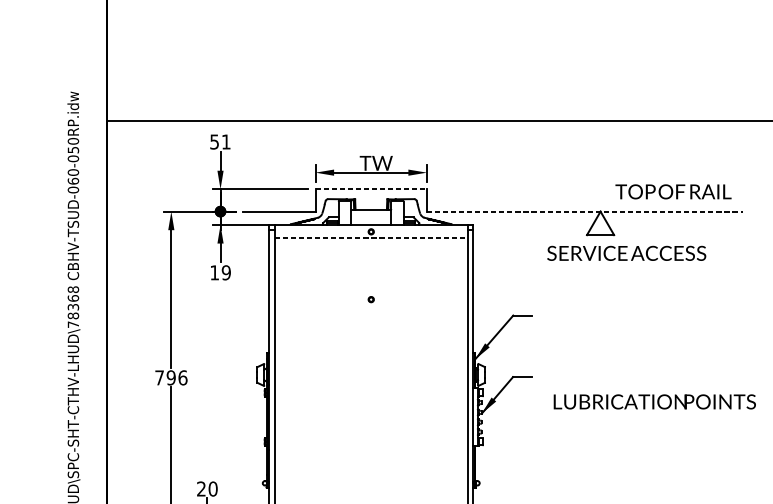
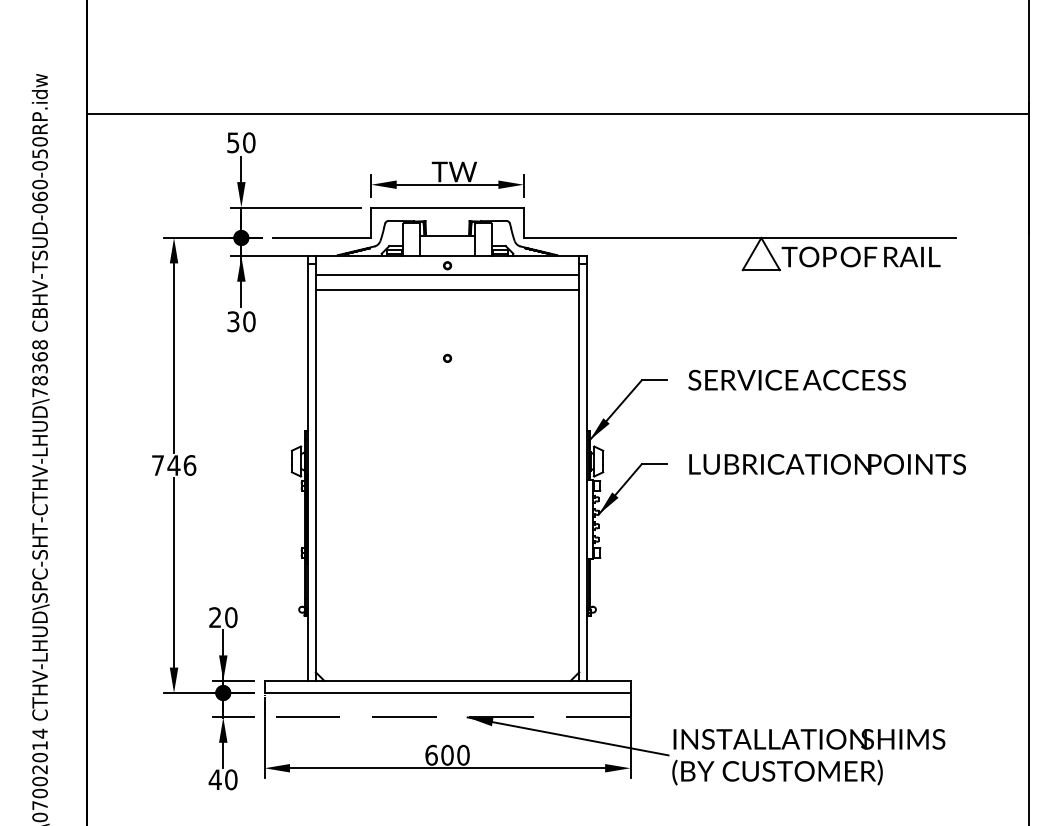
text: (226, 141) -> (249, 142), 51 -> 50
line: (371, 189) -> (448, 207), dashed -> solid
text: (673, 191) -> (860, 256), moved
line: (584, 211) -> (739, 238), dashed -> solid
line: (371, 238) -> (447, 274), dashed -> solid
line: (371, 249) -> (447, 290), added
text: (626, 252) -> (796, 379), moved
text: (220, 272) -> (241, 321), 19 -> 30
text: (170, 377) -> (173, 465), 796 -> 746
text: (654, 402) -> (827, 464), moved

